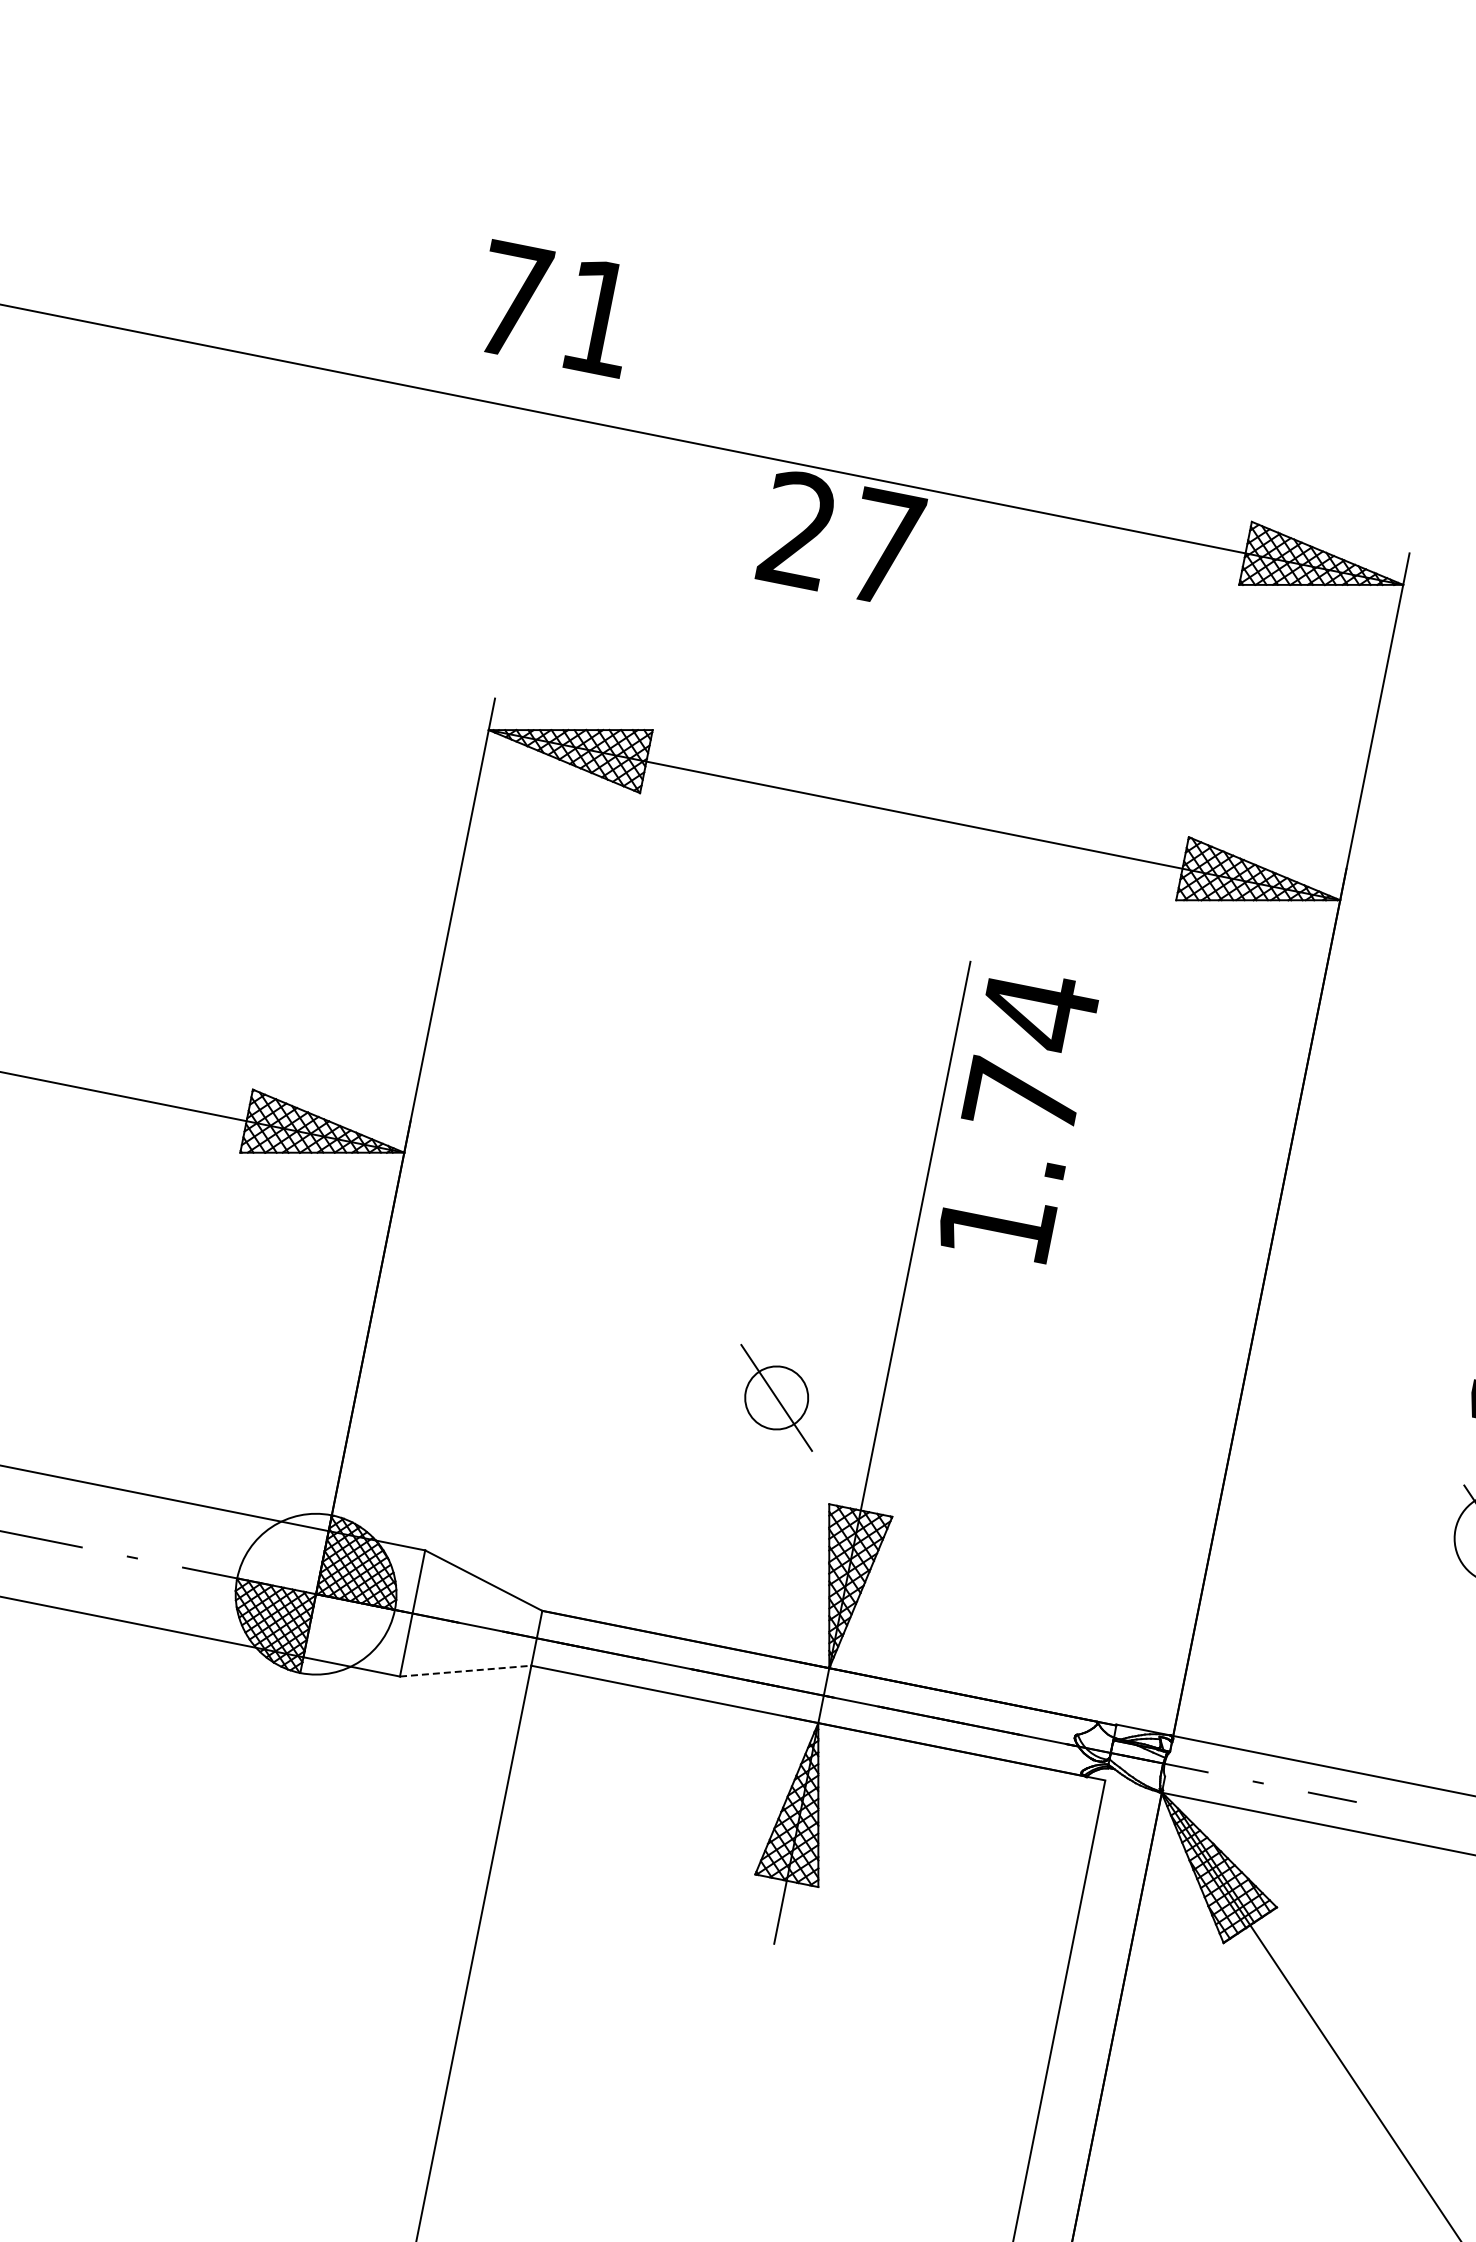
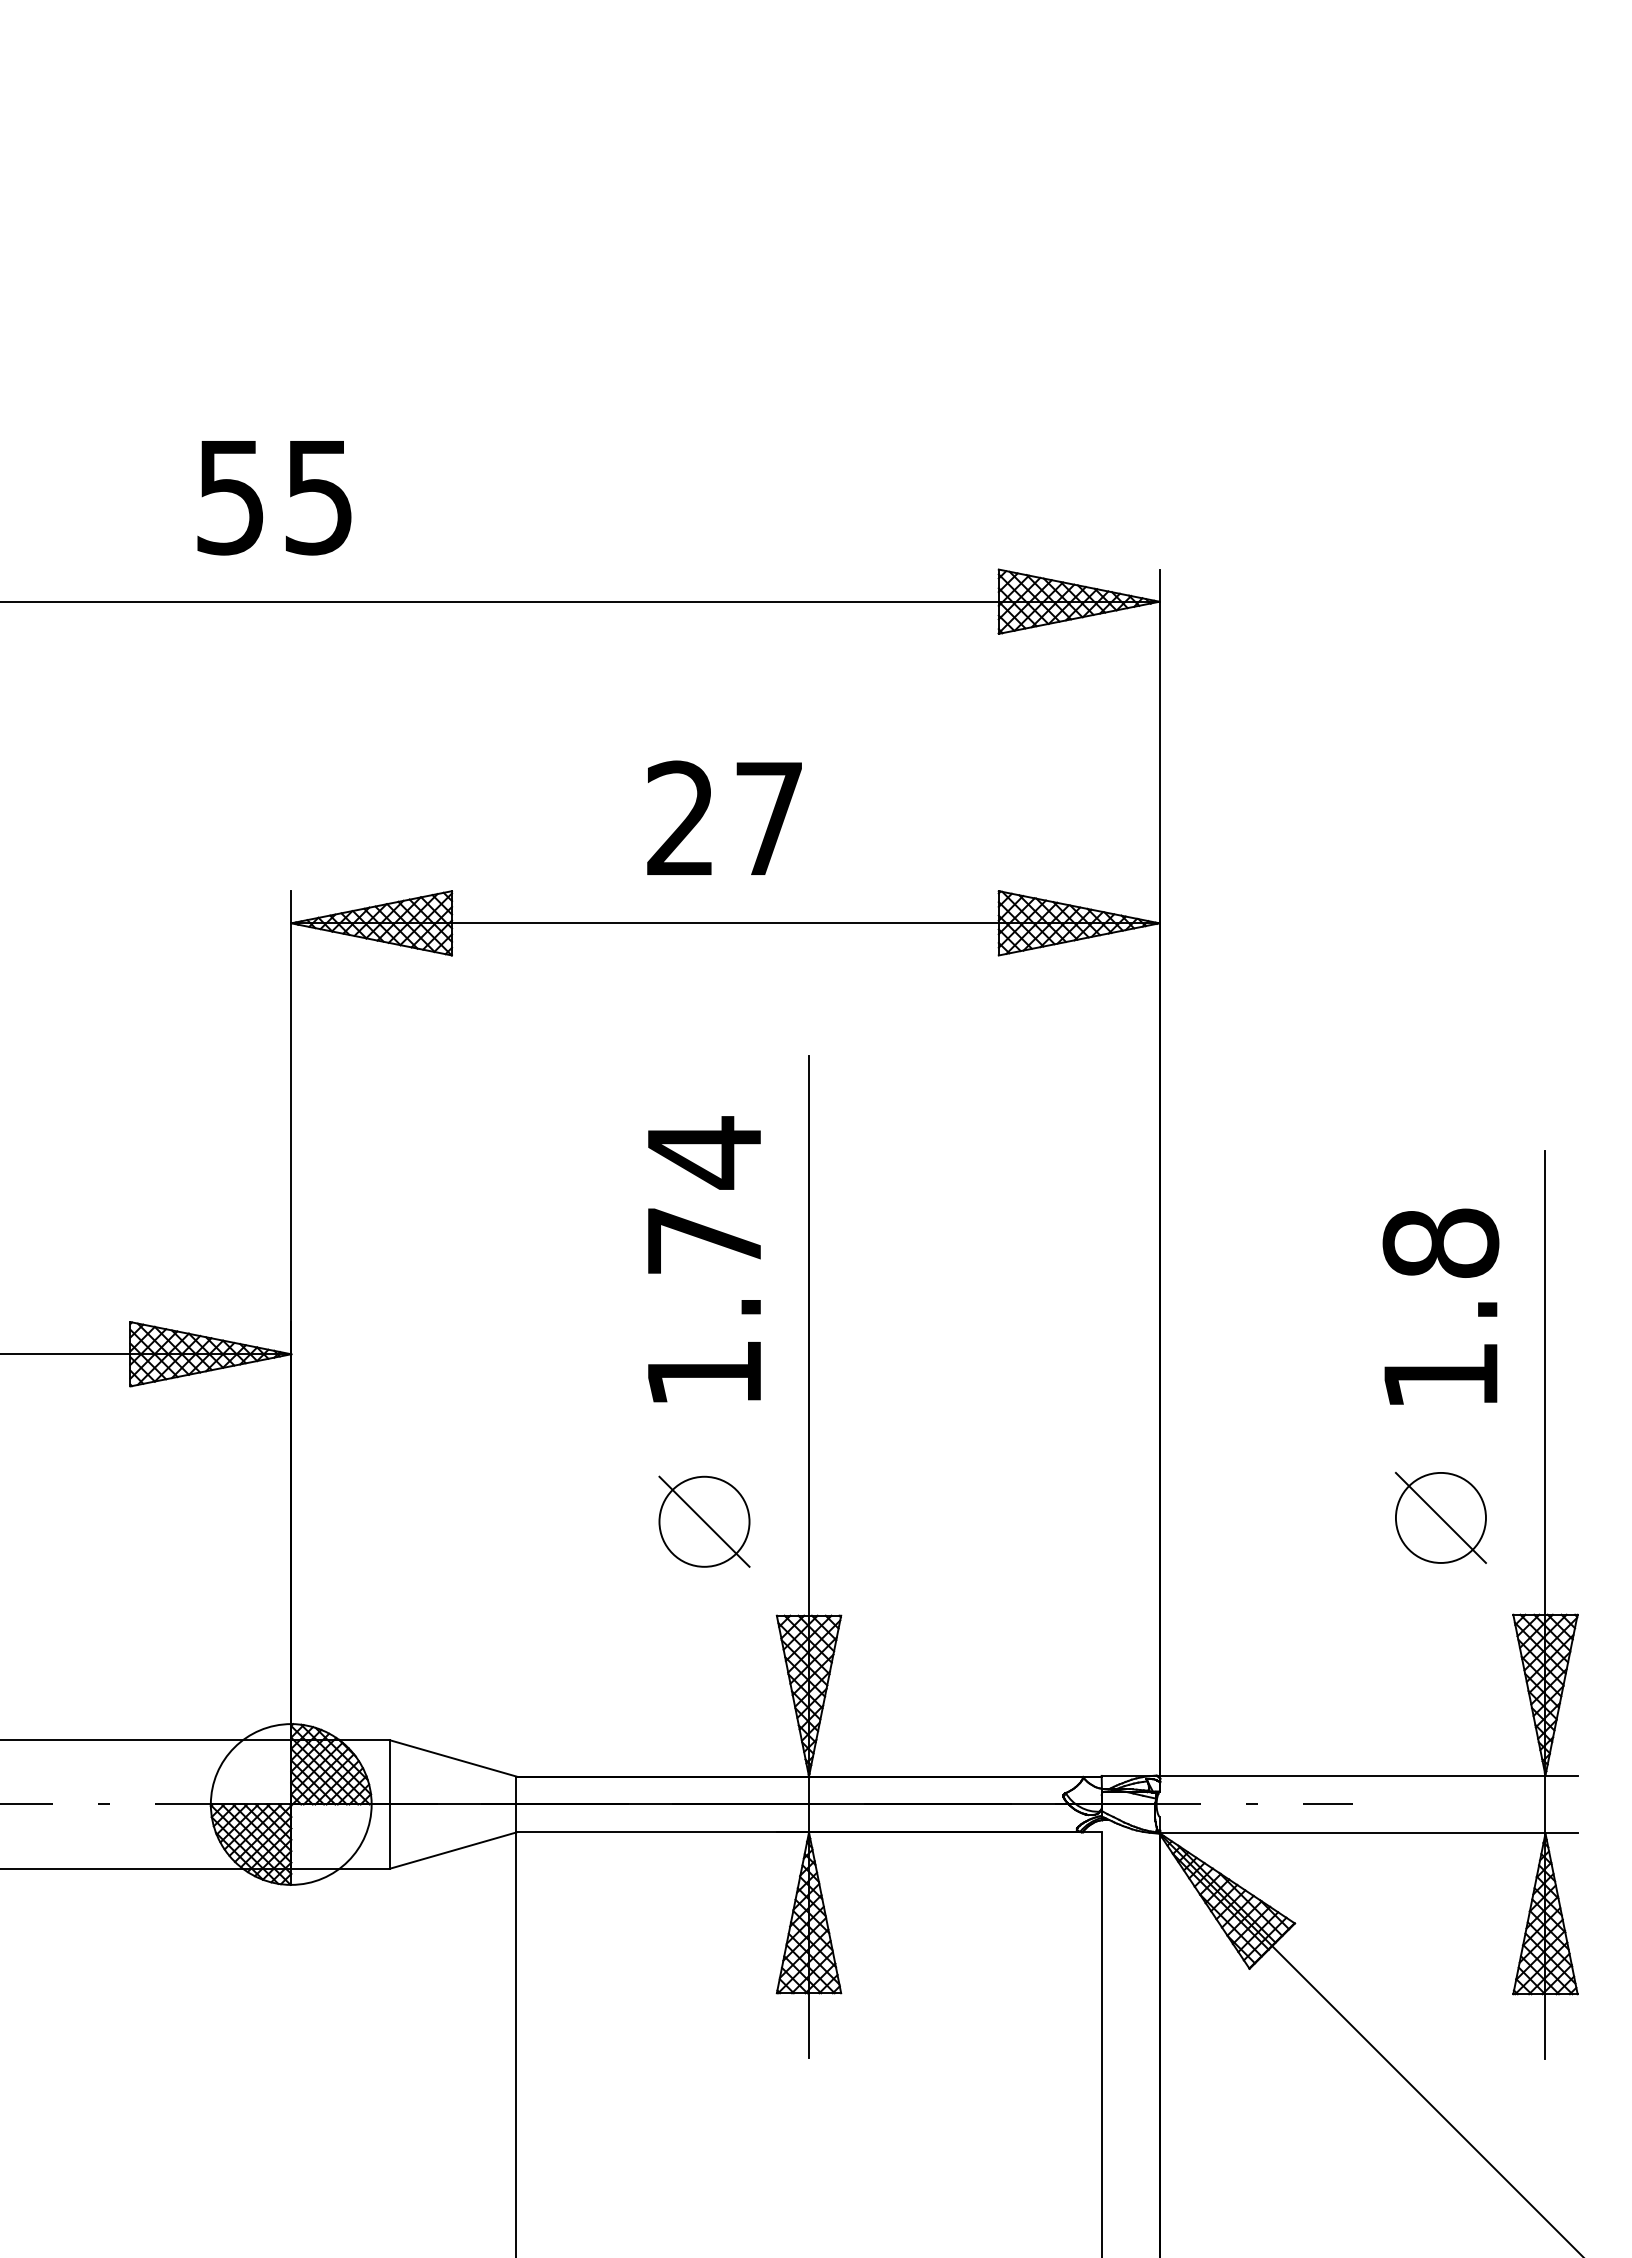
text: (555, 310) -> (274, 498), 71 -> 55
text: (841, 537) -> (724, 817), moved
text: (1018, 1115) -> (704, 1259), moved
circle: (776, 1397) -> (704, 1521), size x1.43
line: (466, 1671) -> (453, 1850), dashed -> solid

